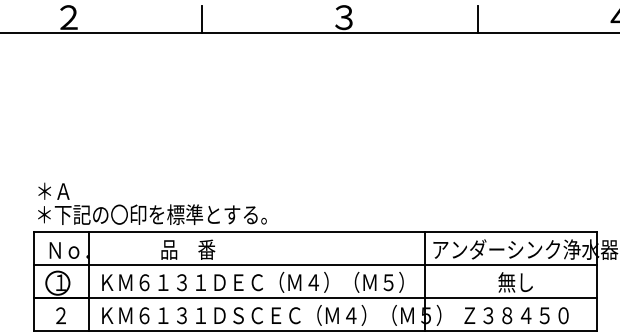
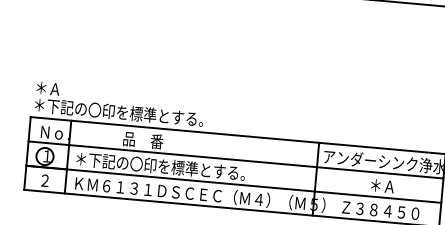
text: (251, 281) -> (187, 168), ＫＭ６１３１ＤＥＣ（Ｍ４）（Ｍ５） -> ＊下記の〇印を標準とする。
text: (515, 282) -> (382, 186), 無し -> ＊Ａ

